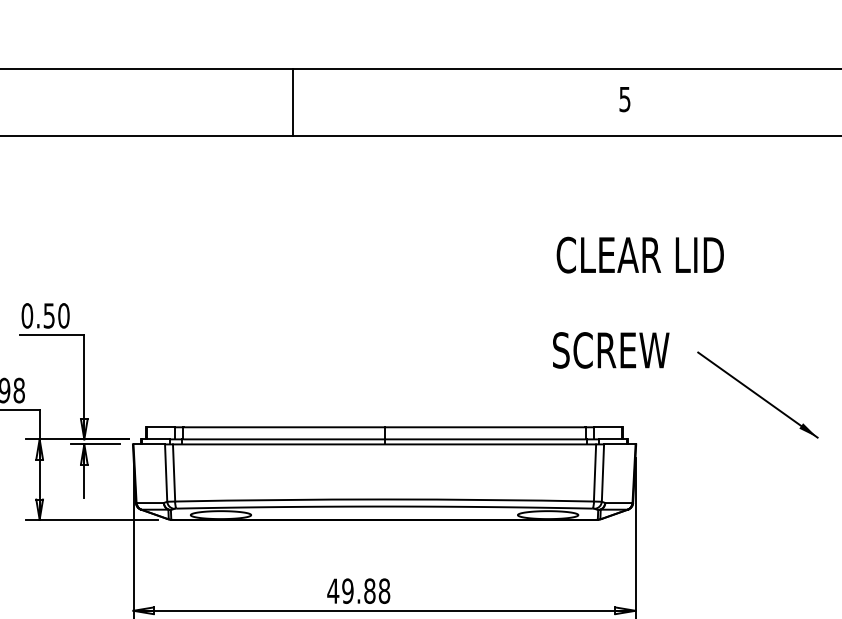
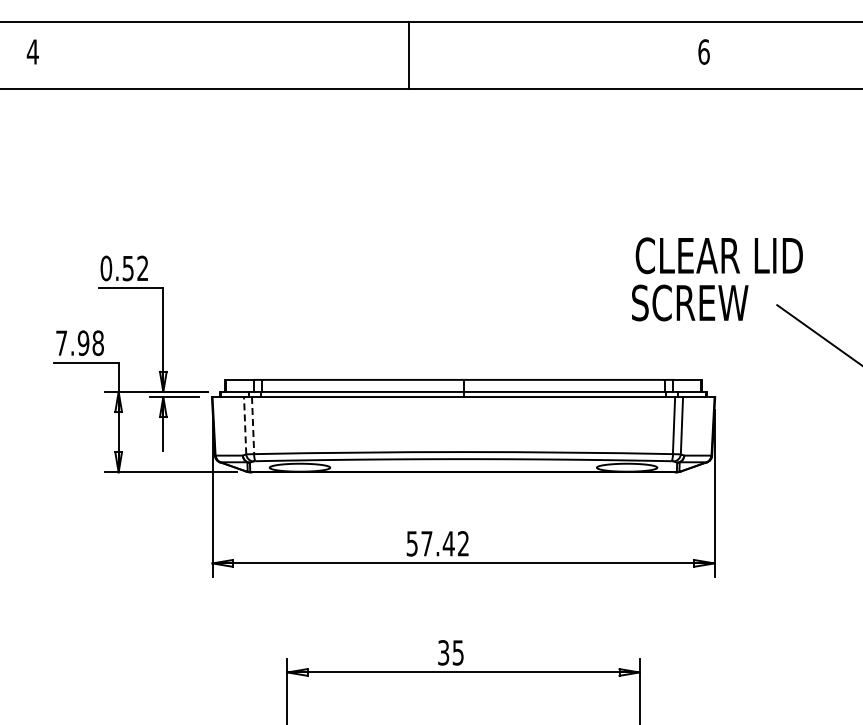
text: (624, 98) -> (703, 51), 5 -> 6
line: (293, 101) -> (409, 54), moved
text: (639, 254) -> (718, 255), moved
text: (63, 315) -> (142, 268), 0.50 -> 0.52
line: (166, 472) -> (245, 425), solid -> dashed
line: (174, 472) -> (253, 425), solid -> dashed
text: (358, 590) -> (437, 543), 49.88 -> 57.42

